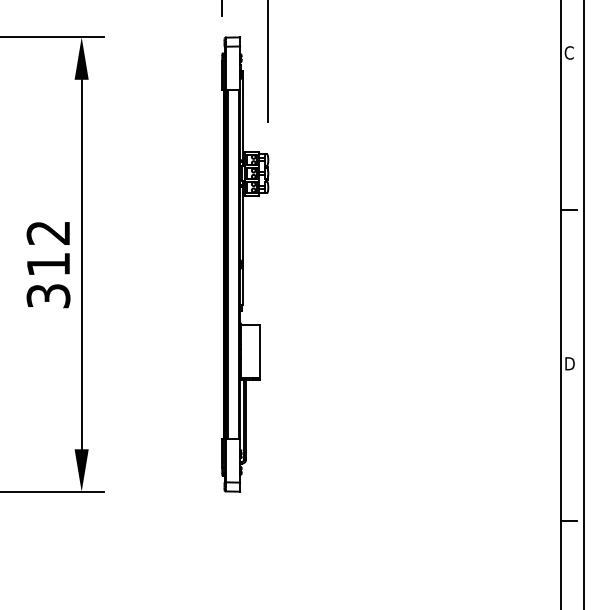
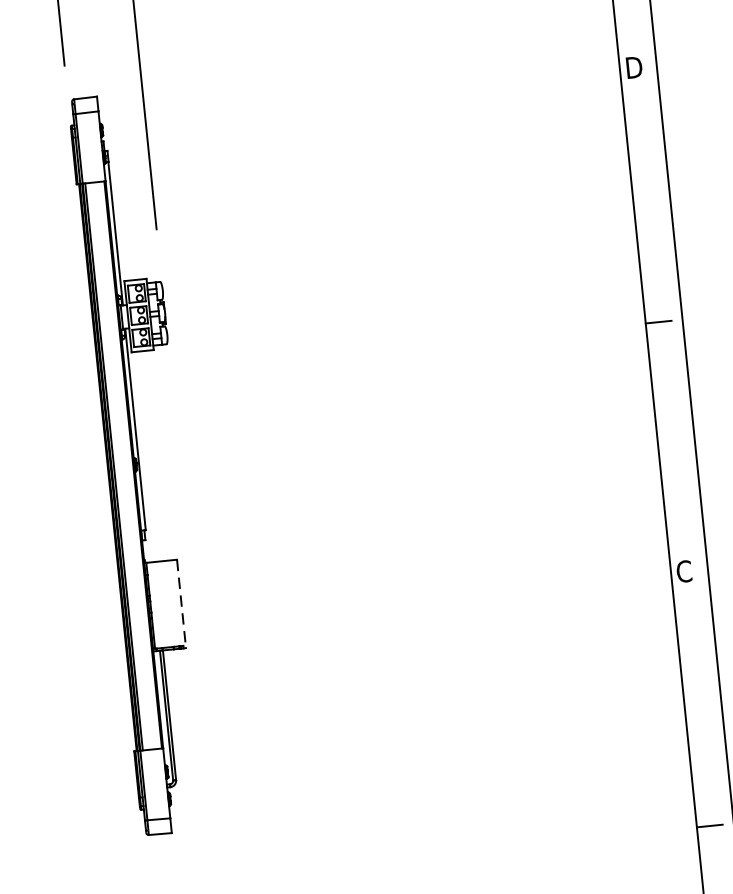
text: (569, 52) -> (633, 66), C -> D
line: (260, 352) -> (181, 604), solid -> dashed
text: (569, 363) -> (684, 571), D -> C

